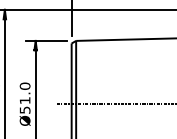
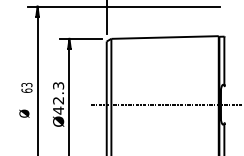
text: (25, 98) -> (58, 98), Ø51.0 -> Ø42.3

